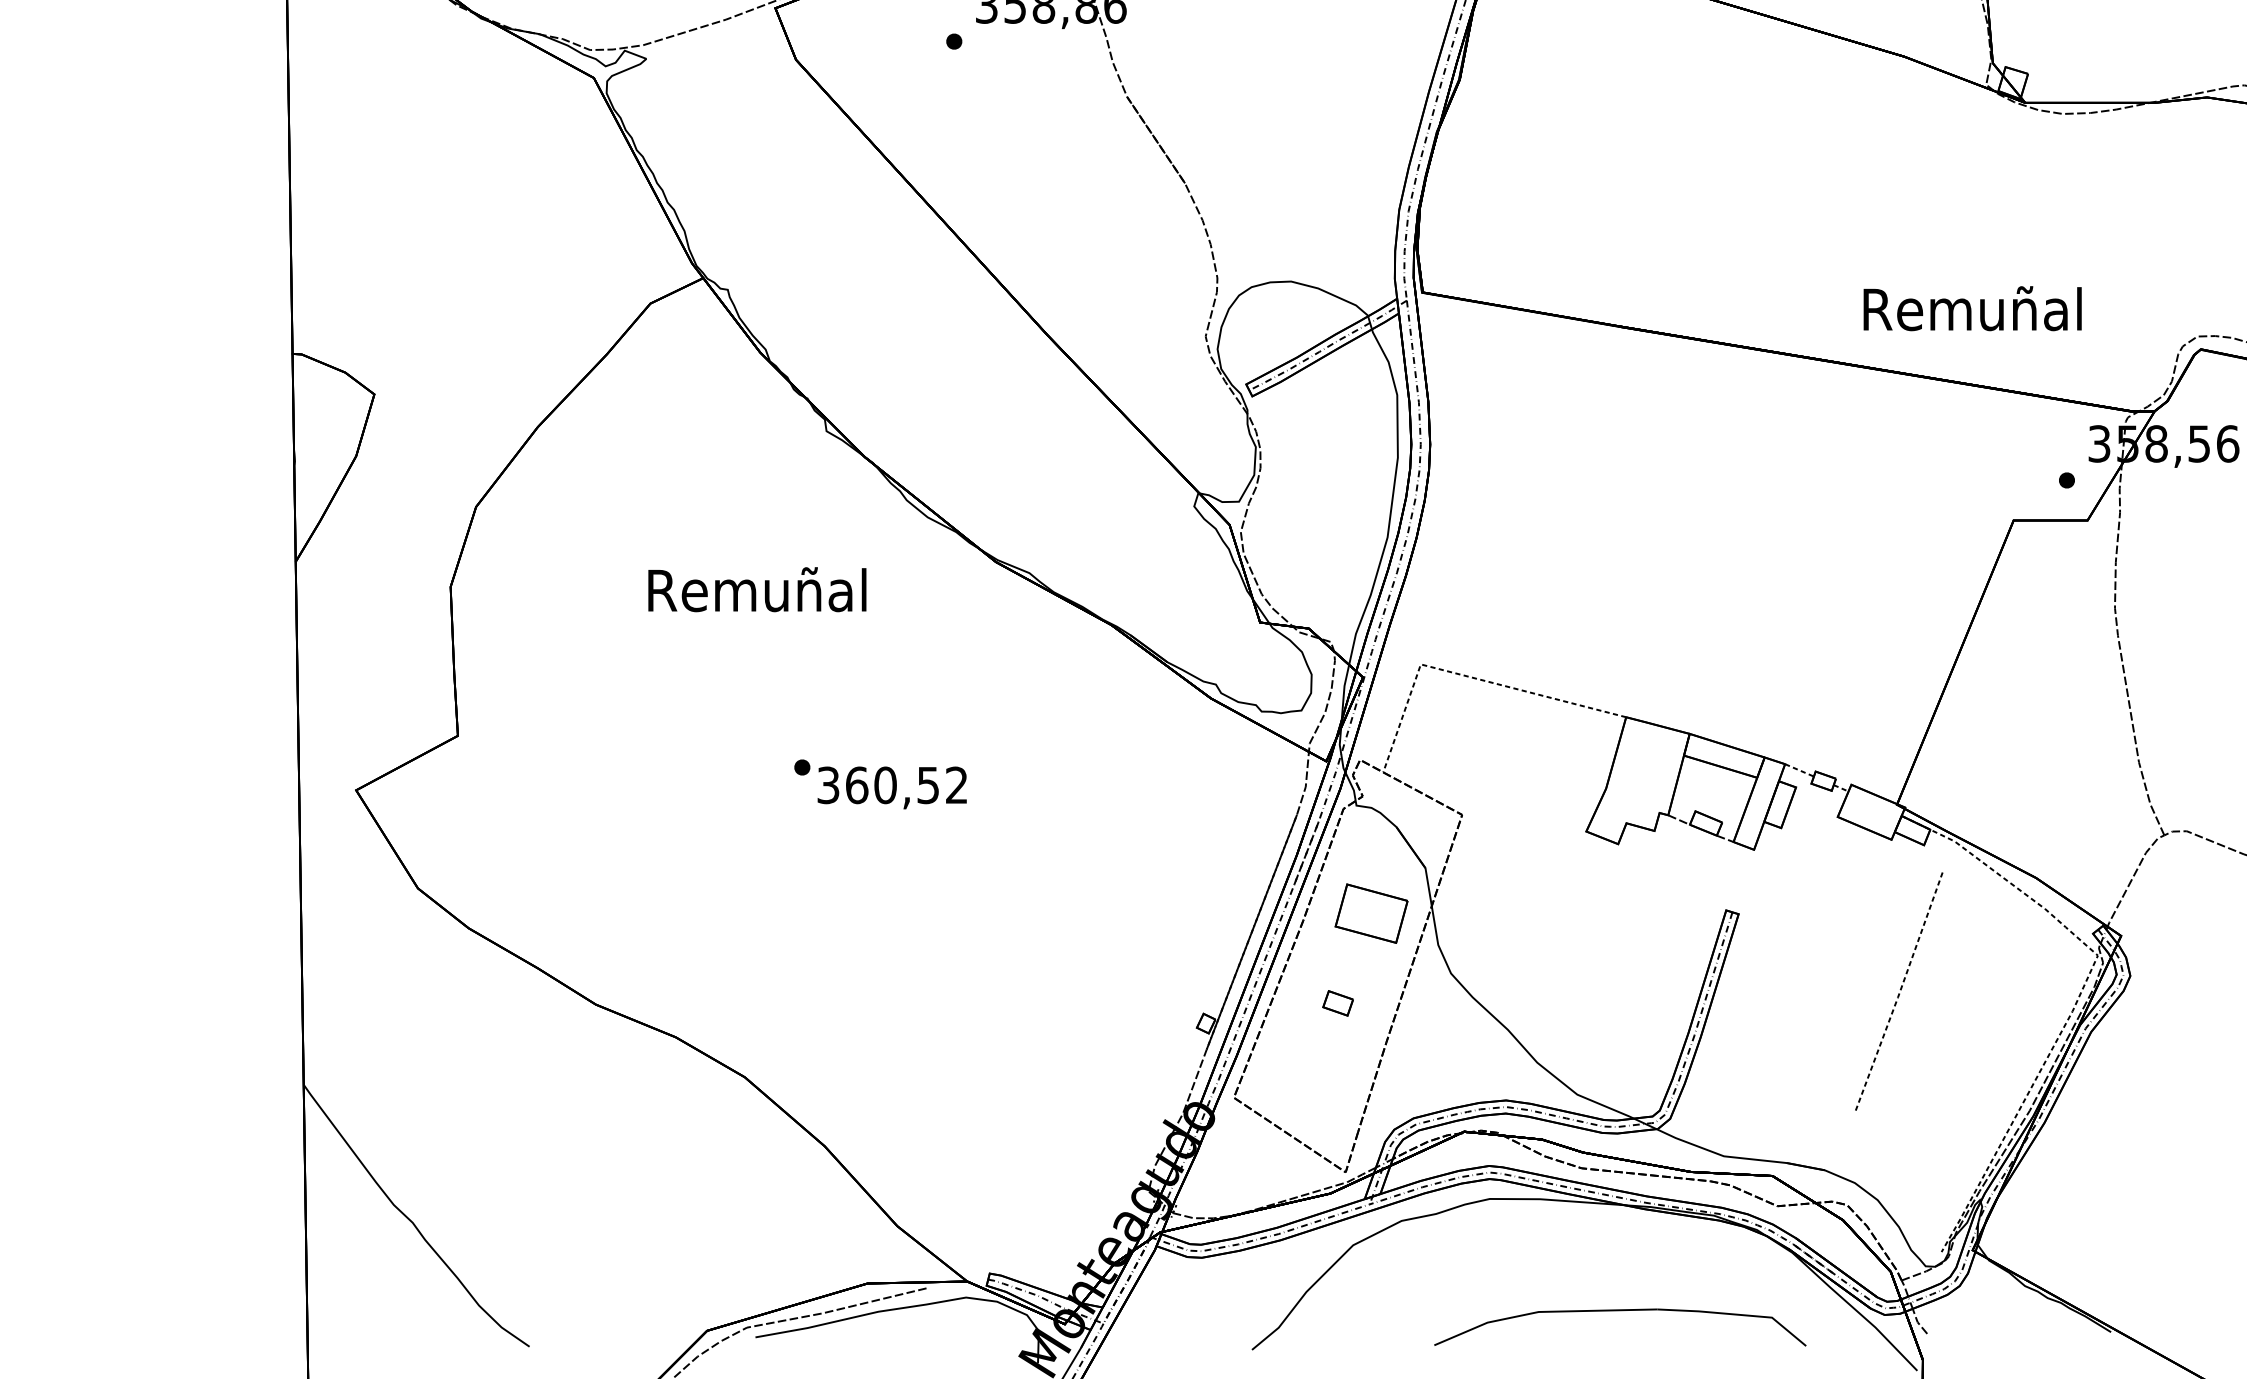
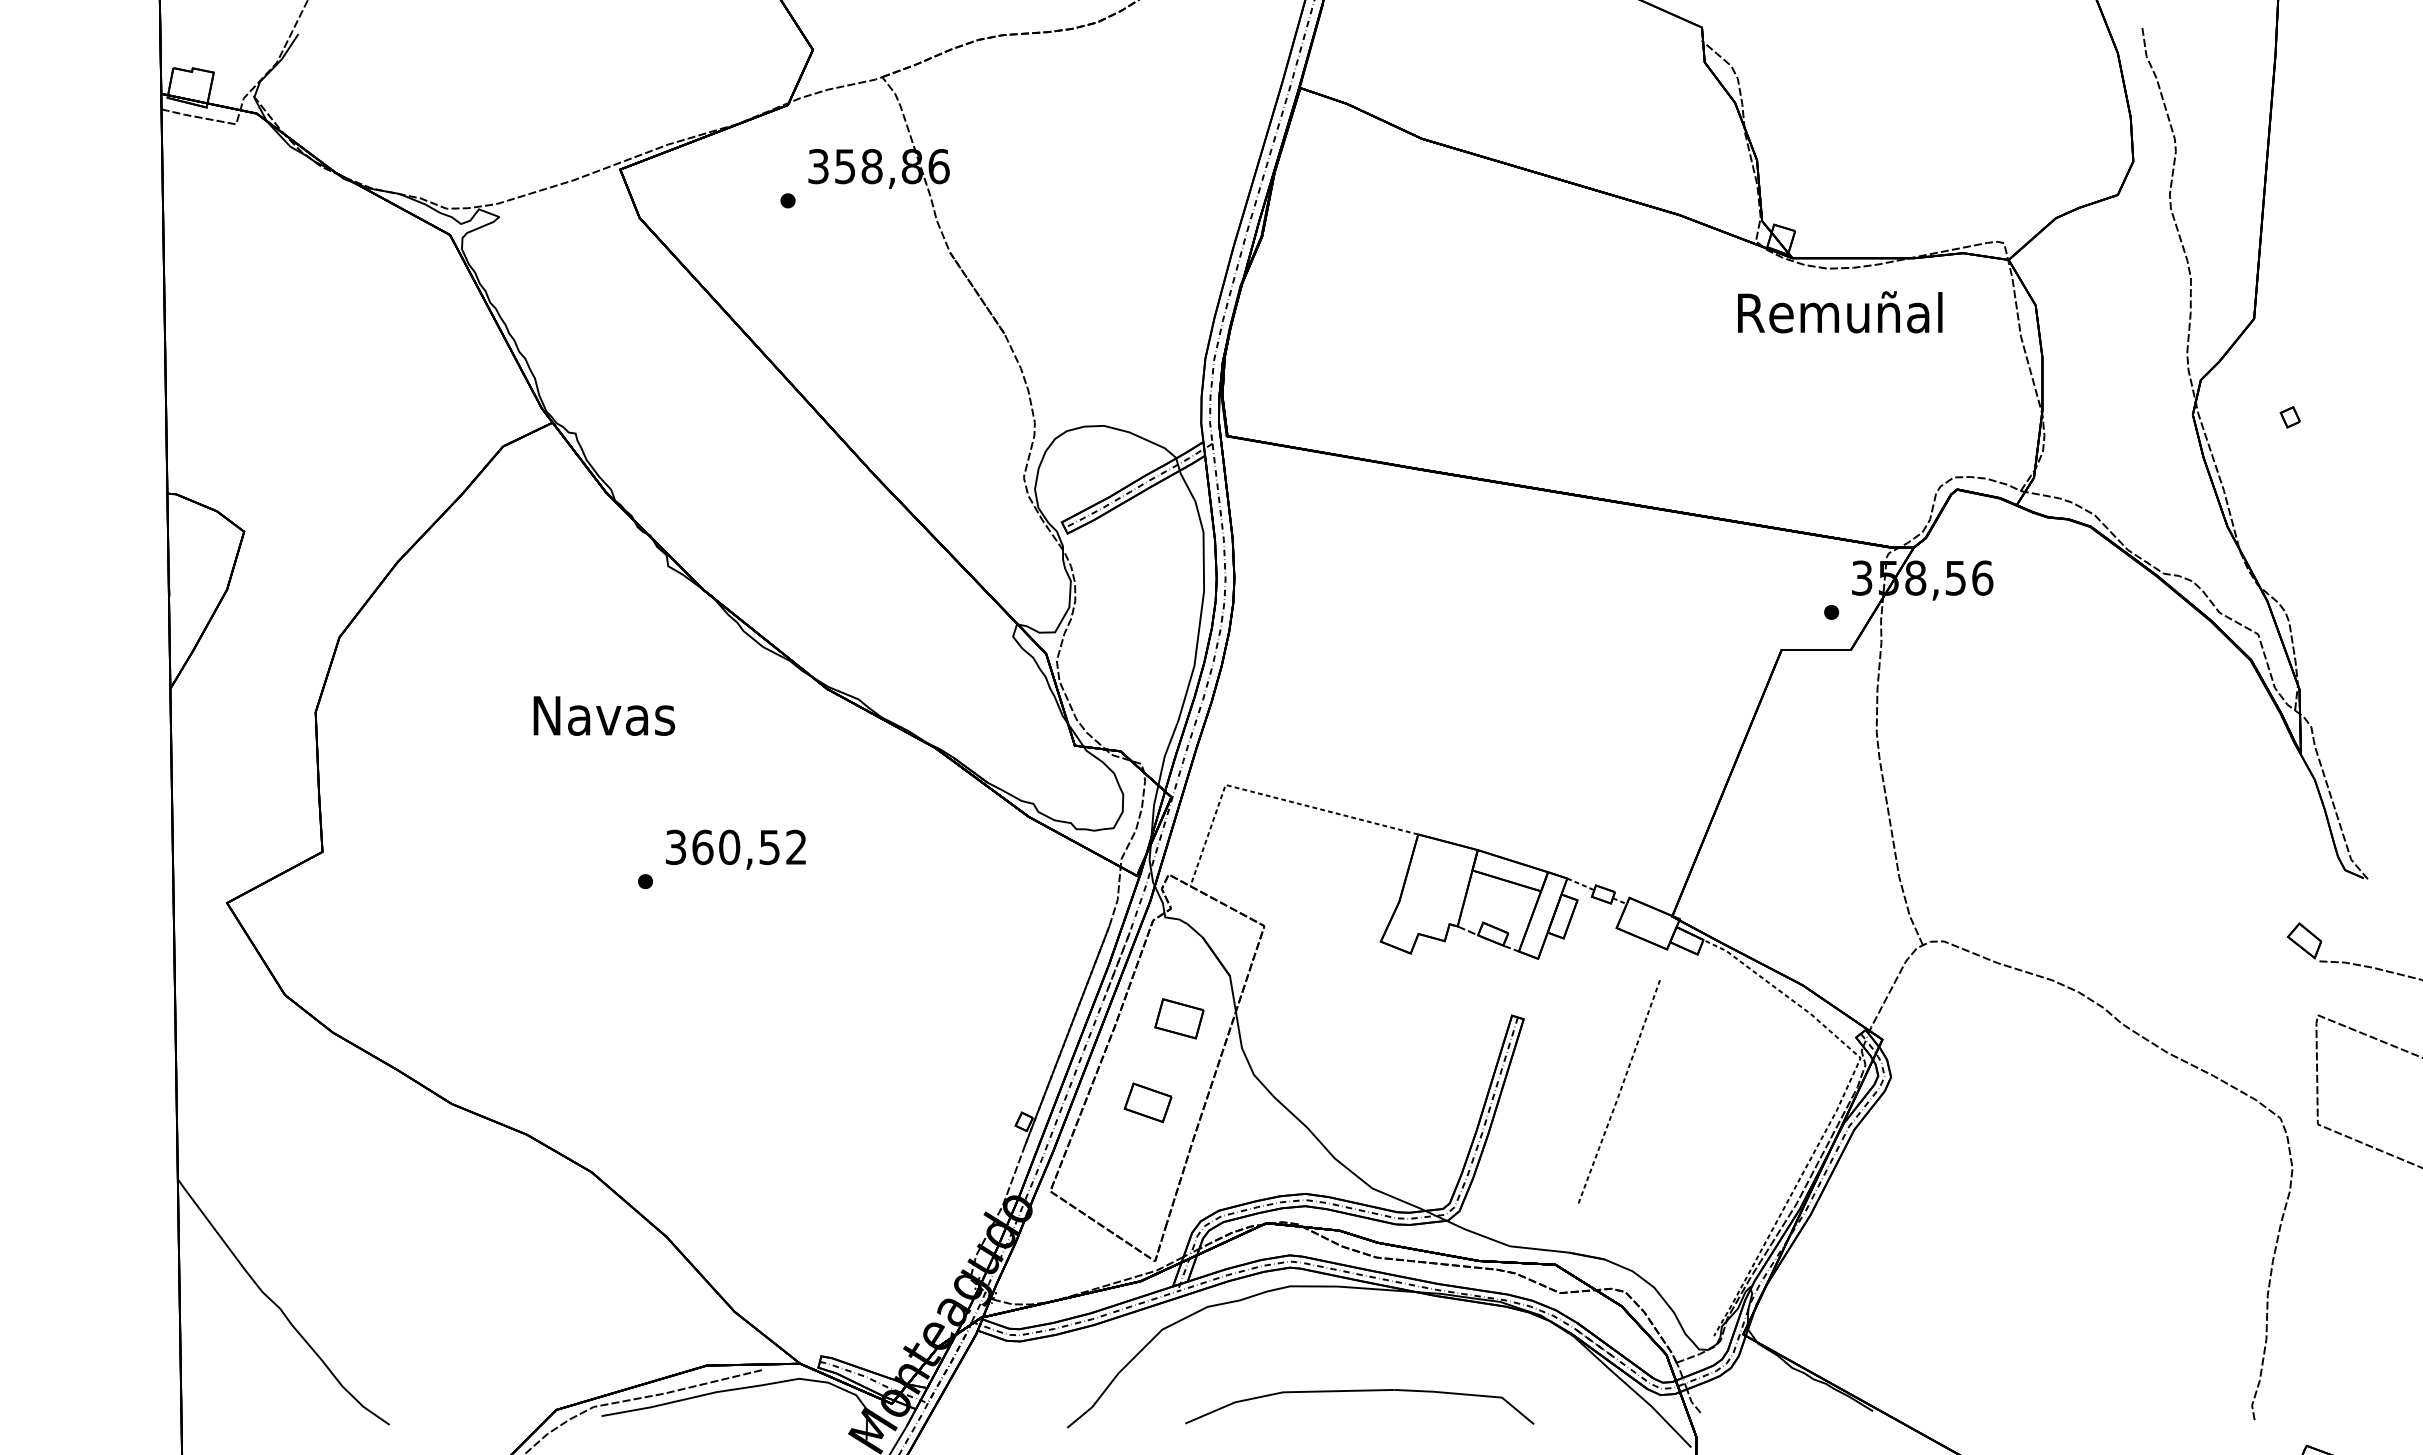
text: (1972, 308) -> (1840, 312), moved
text: (757, 589) -> (603, 714), Remuñal -> Navas
text: (891, 787) -> (735, 849), moved
part: (1371, 913) -> (1179, 1018), size x0.71
line: (1898, 993) -> (1618, 1093), moved
part: (1337, 1002) -> (1147, 1102), size x1.67
part: (1620, 1311) -> (1359, 1391), moved

